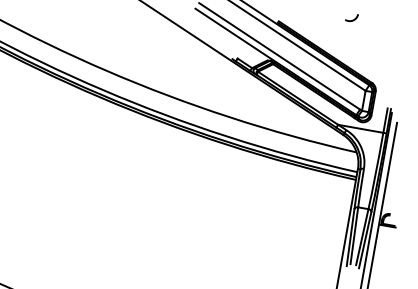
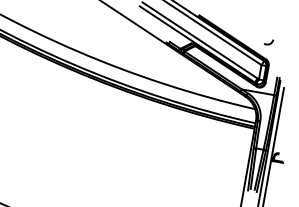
curve: (352, 19) -> (269, 43), moved

